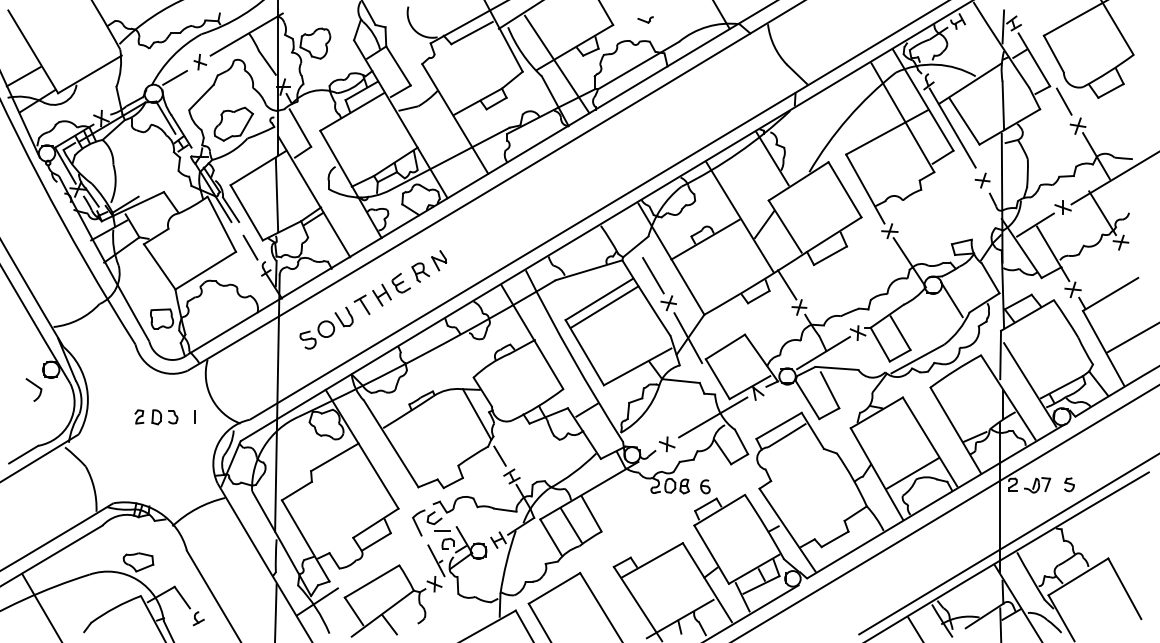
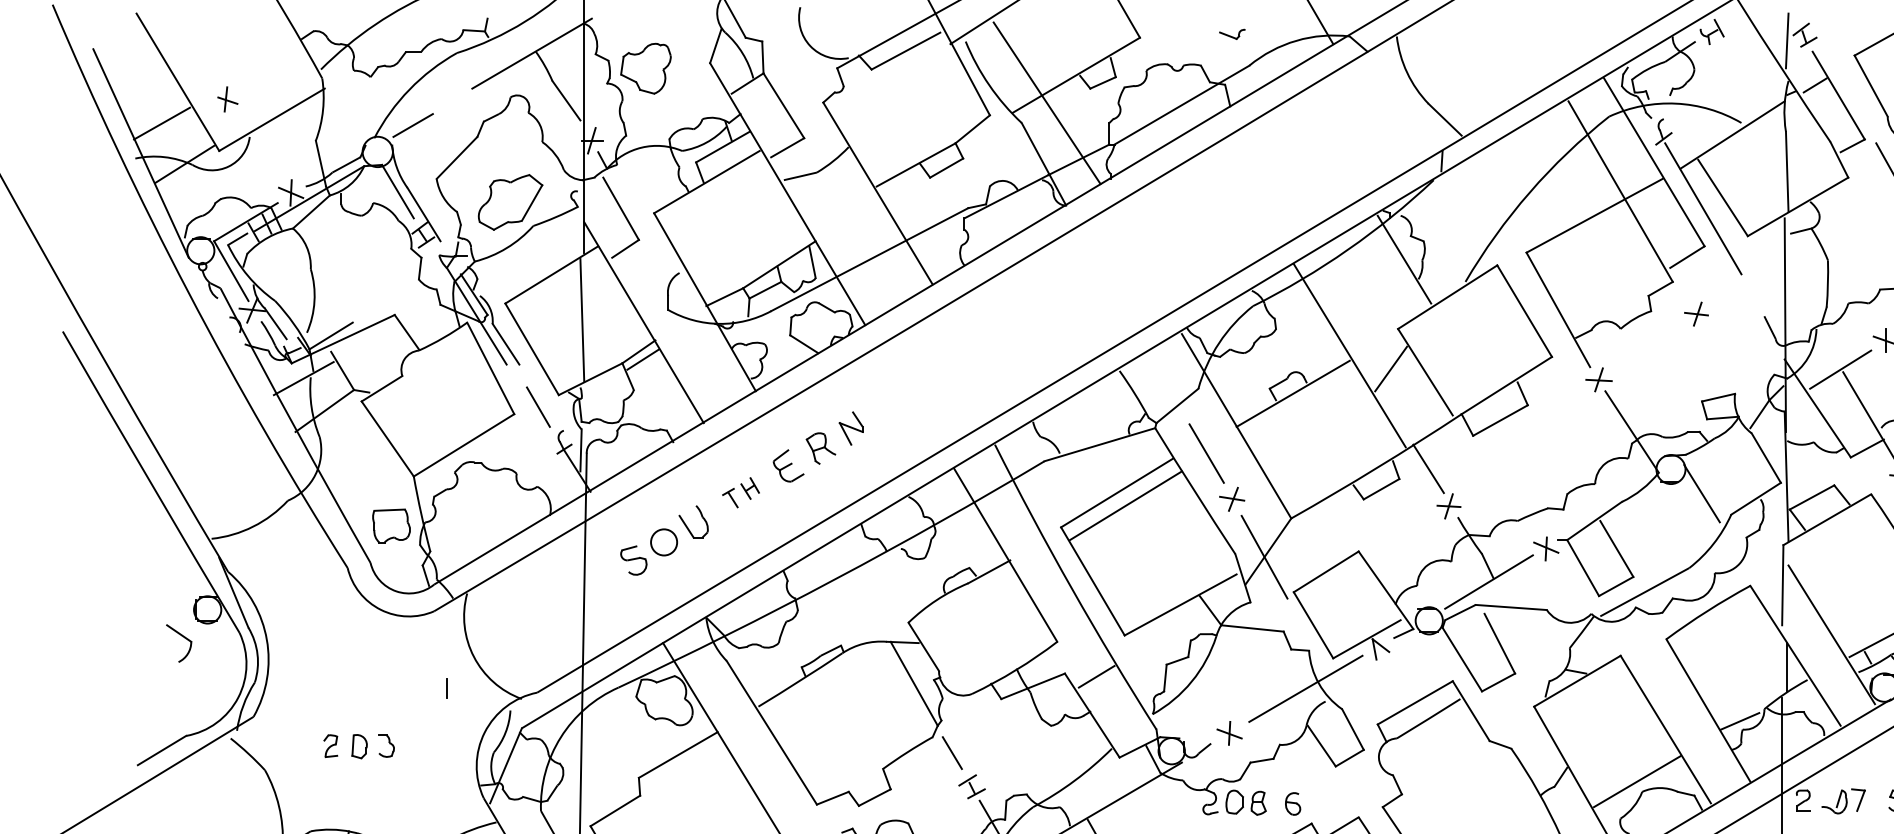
part: (645, 19) -> (1231, 33), moved
part: (200, 62) -> (228, 99), moved
part: (982, 180) -> (1696, 313), moved
part: (372, 298) -> (740, 491), size x0.6
part: (156, 417) -> (359, 746), moved

